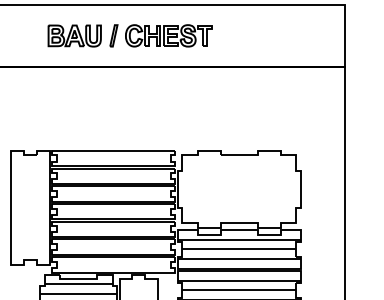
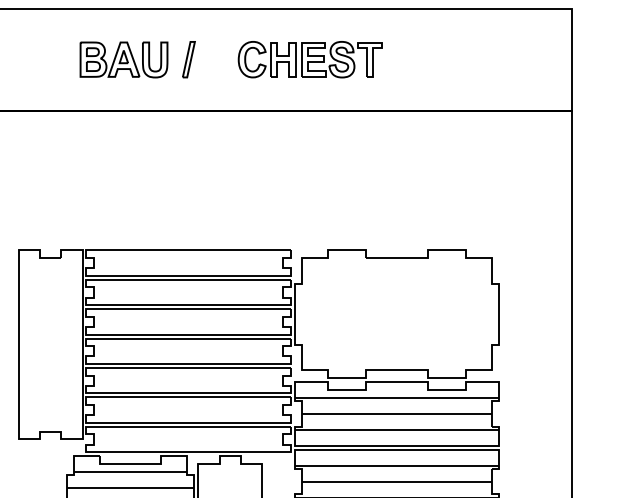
part: (168, 35) -> (309, 59), moved

